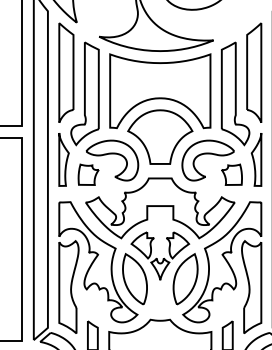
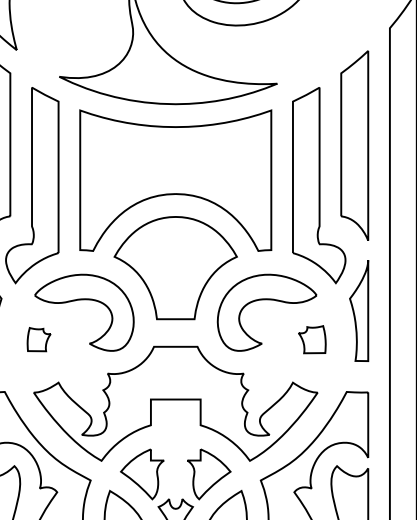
part: (88, 174) -> (38, 339), size x0.6
part: (231, 174) -> (311, 339), size x0.7

